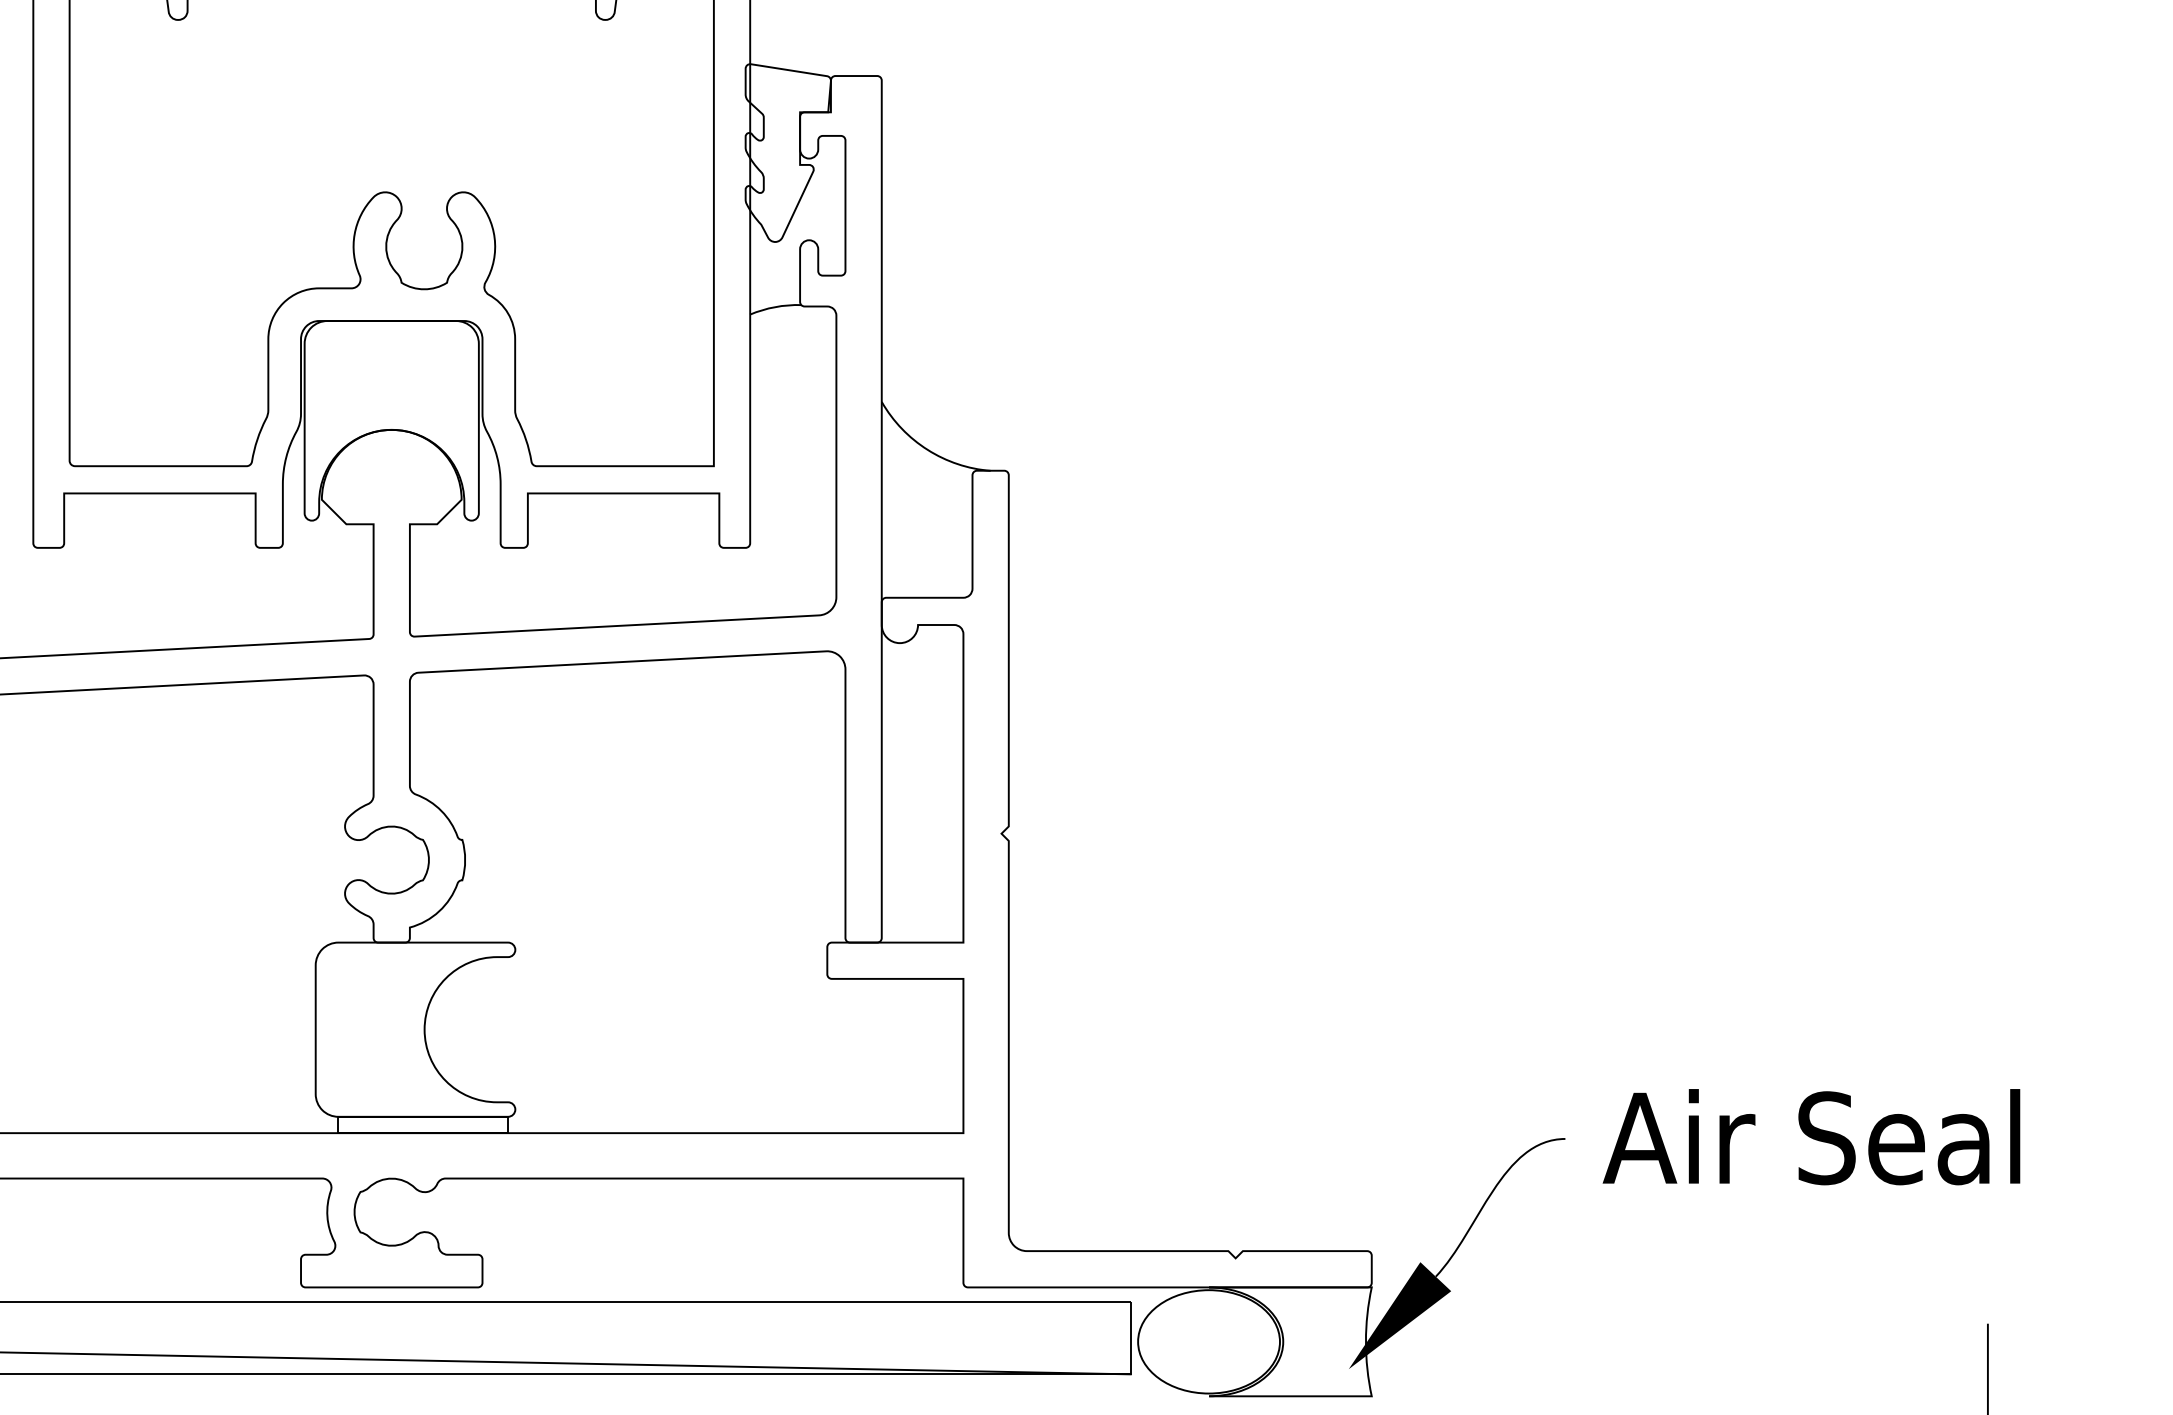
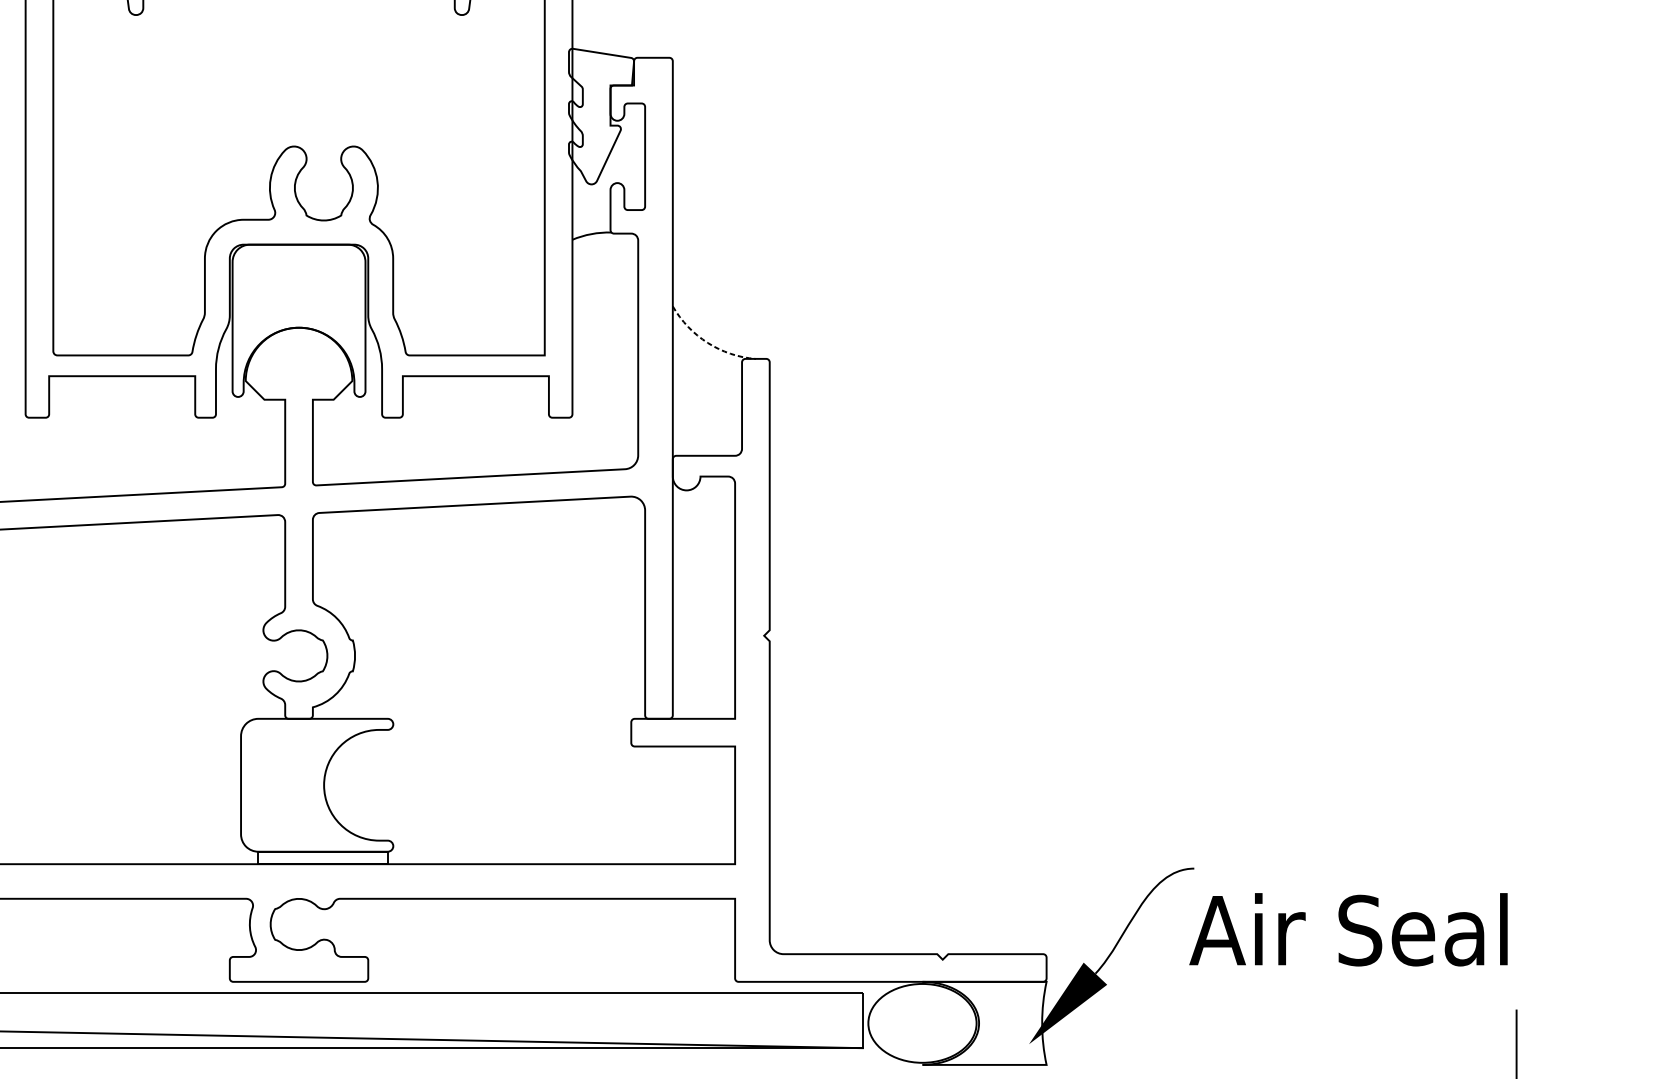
arc: (927, 449) -> (707, 342), solid -> dashed
text: (1811, 1137) -> (1348, 930), moved

